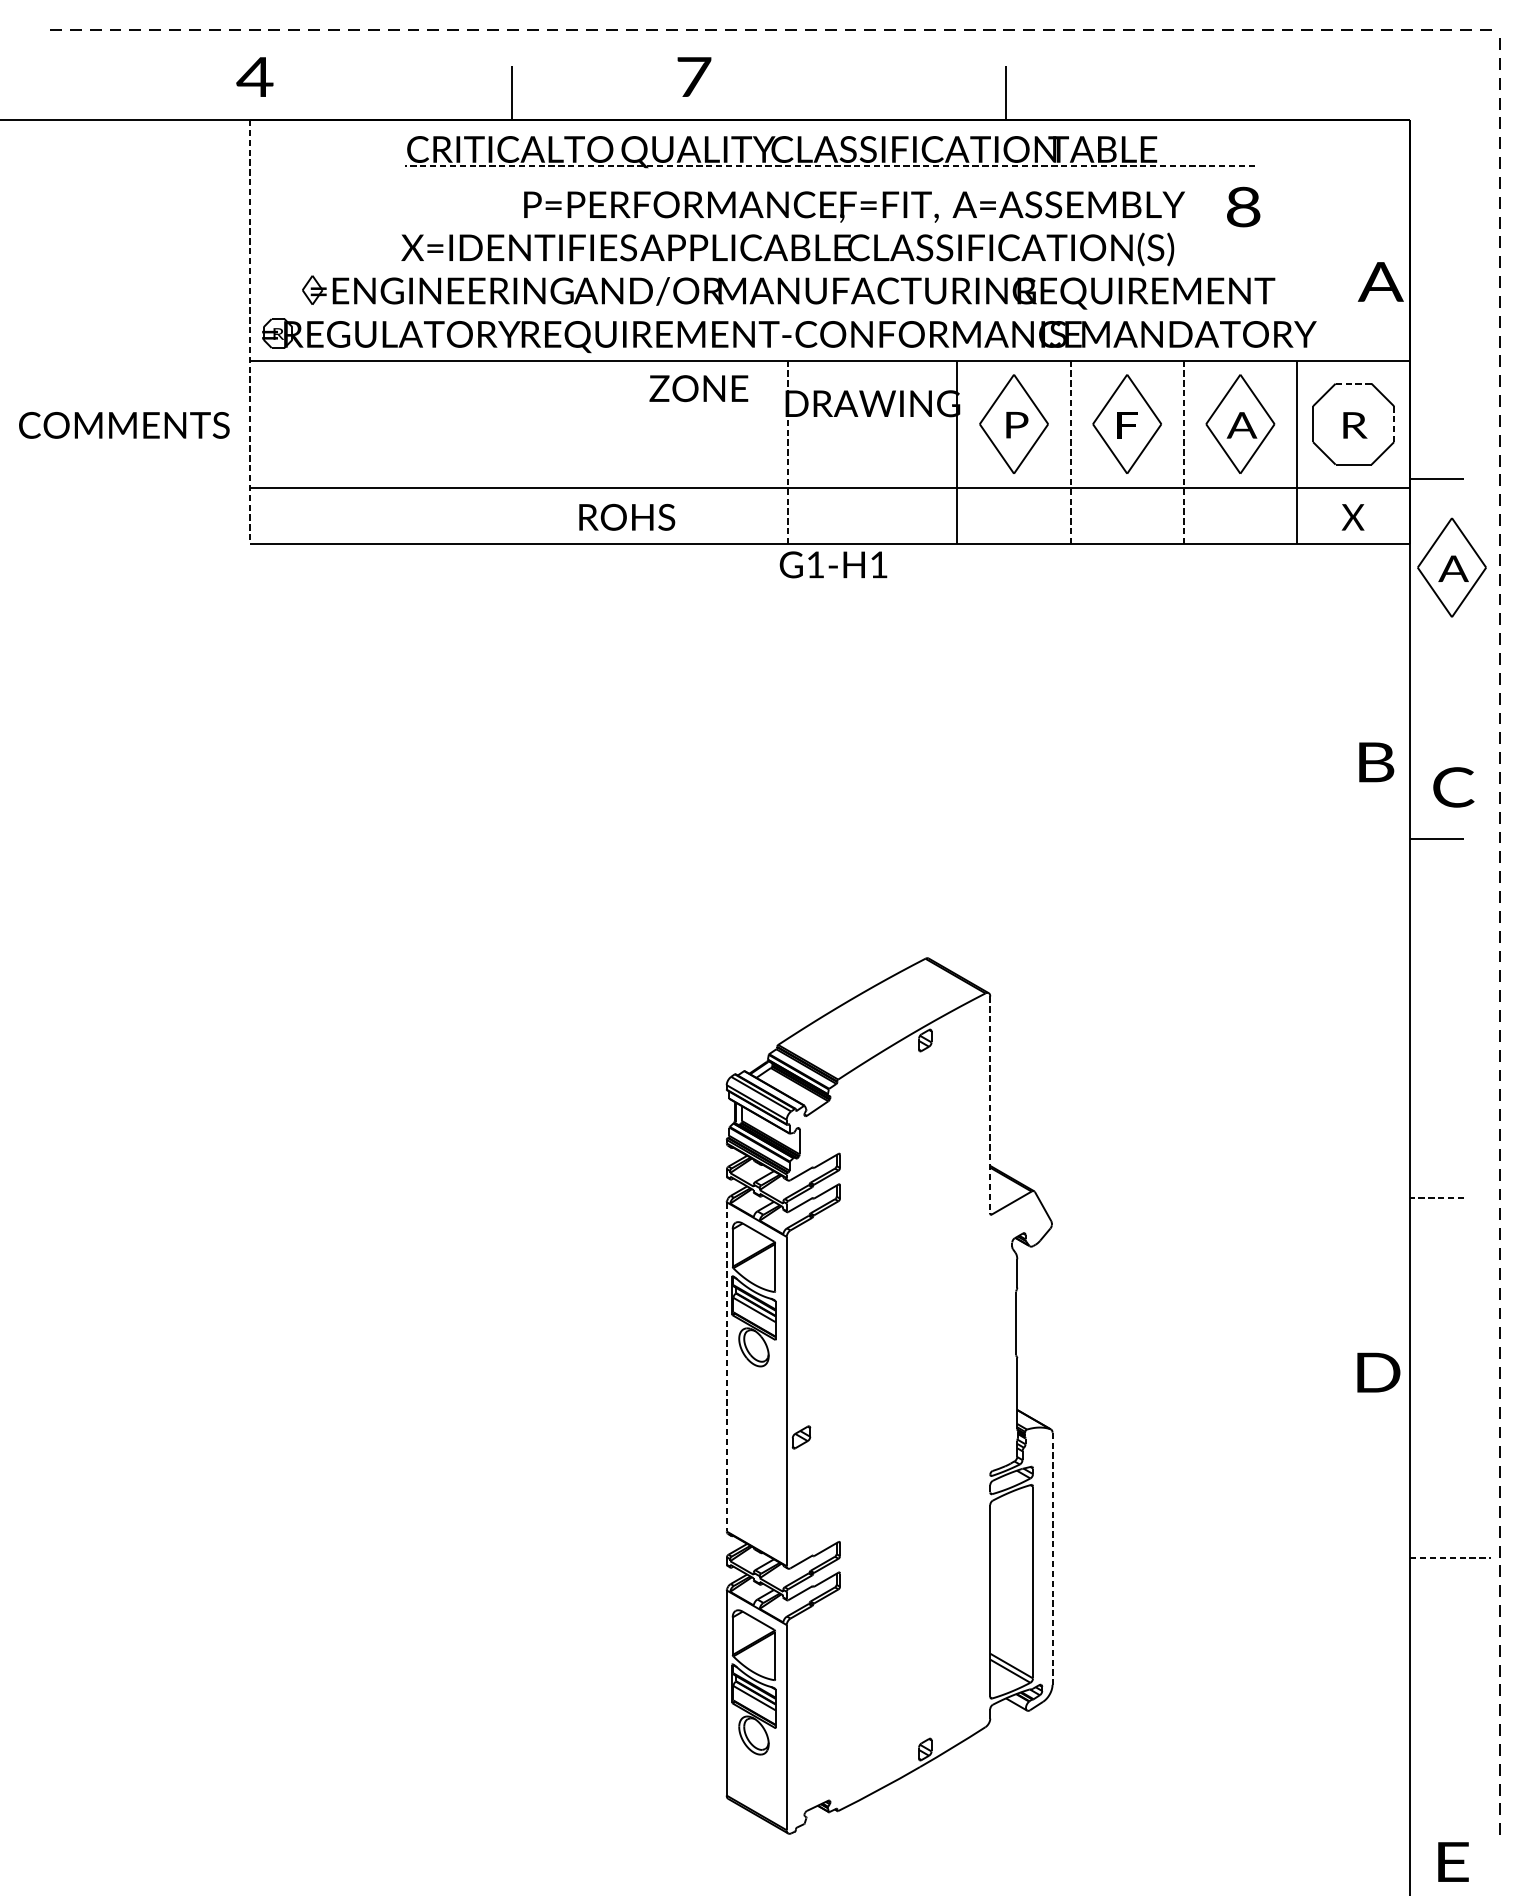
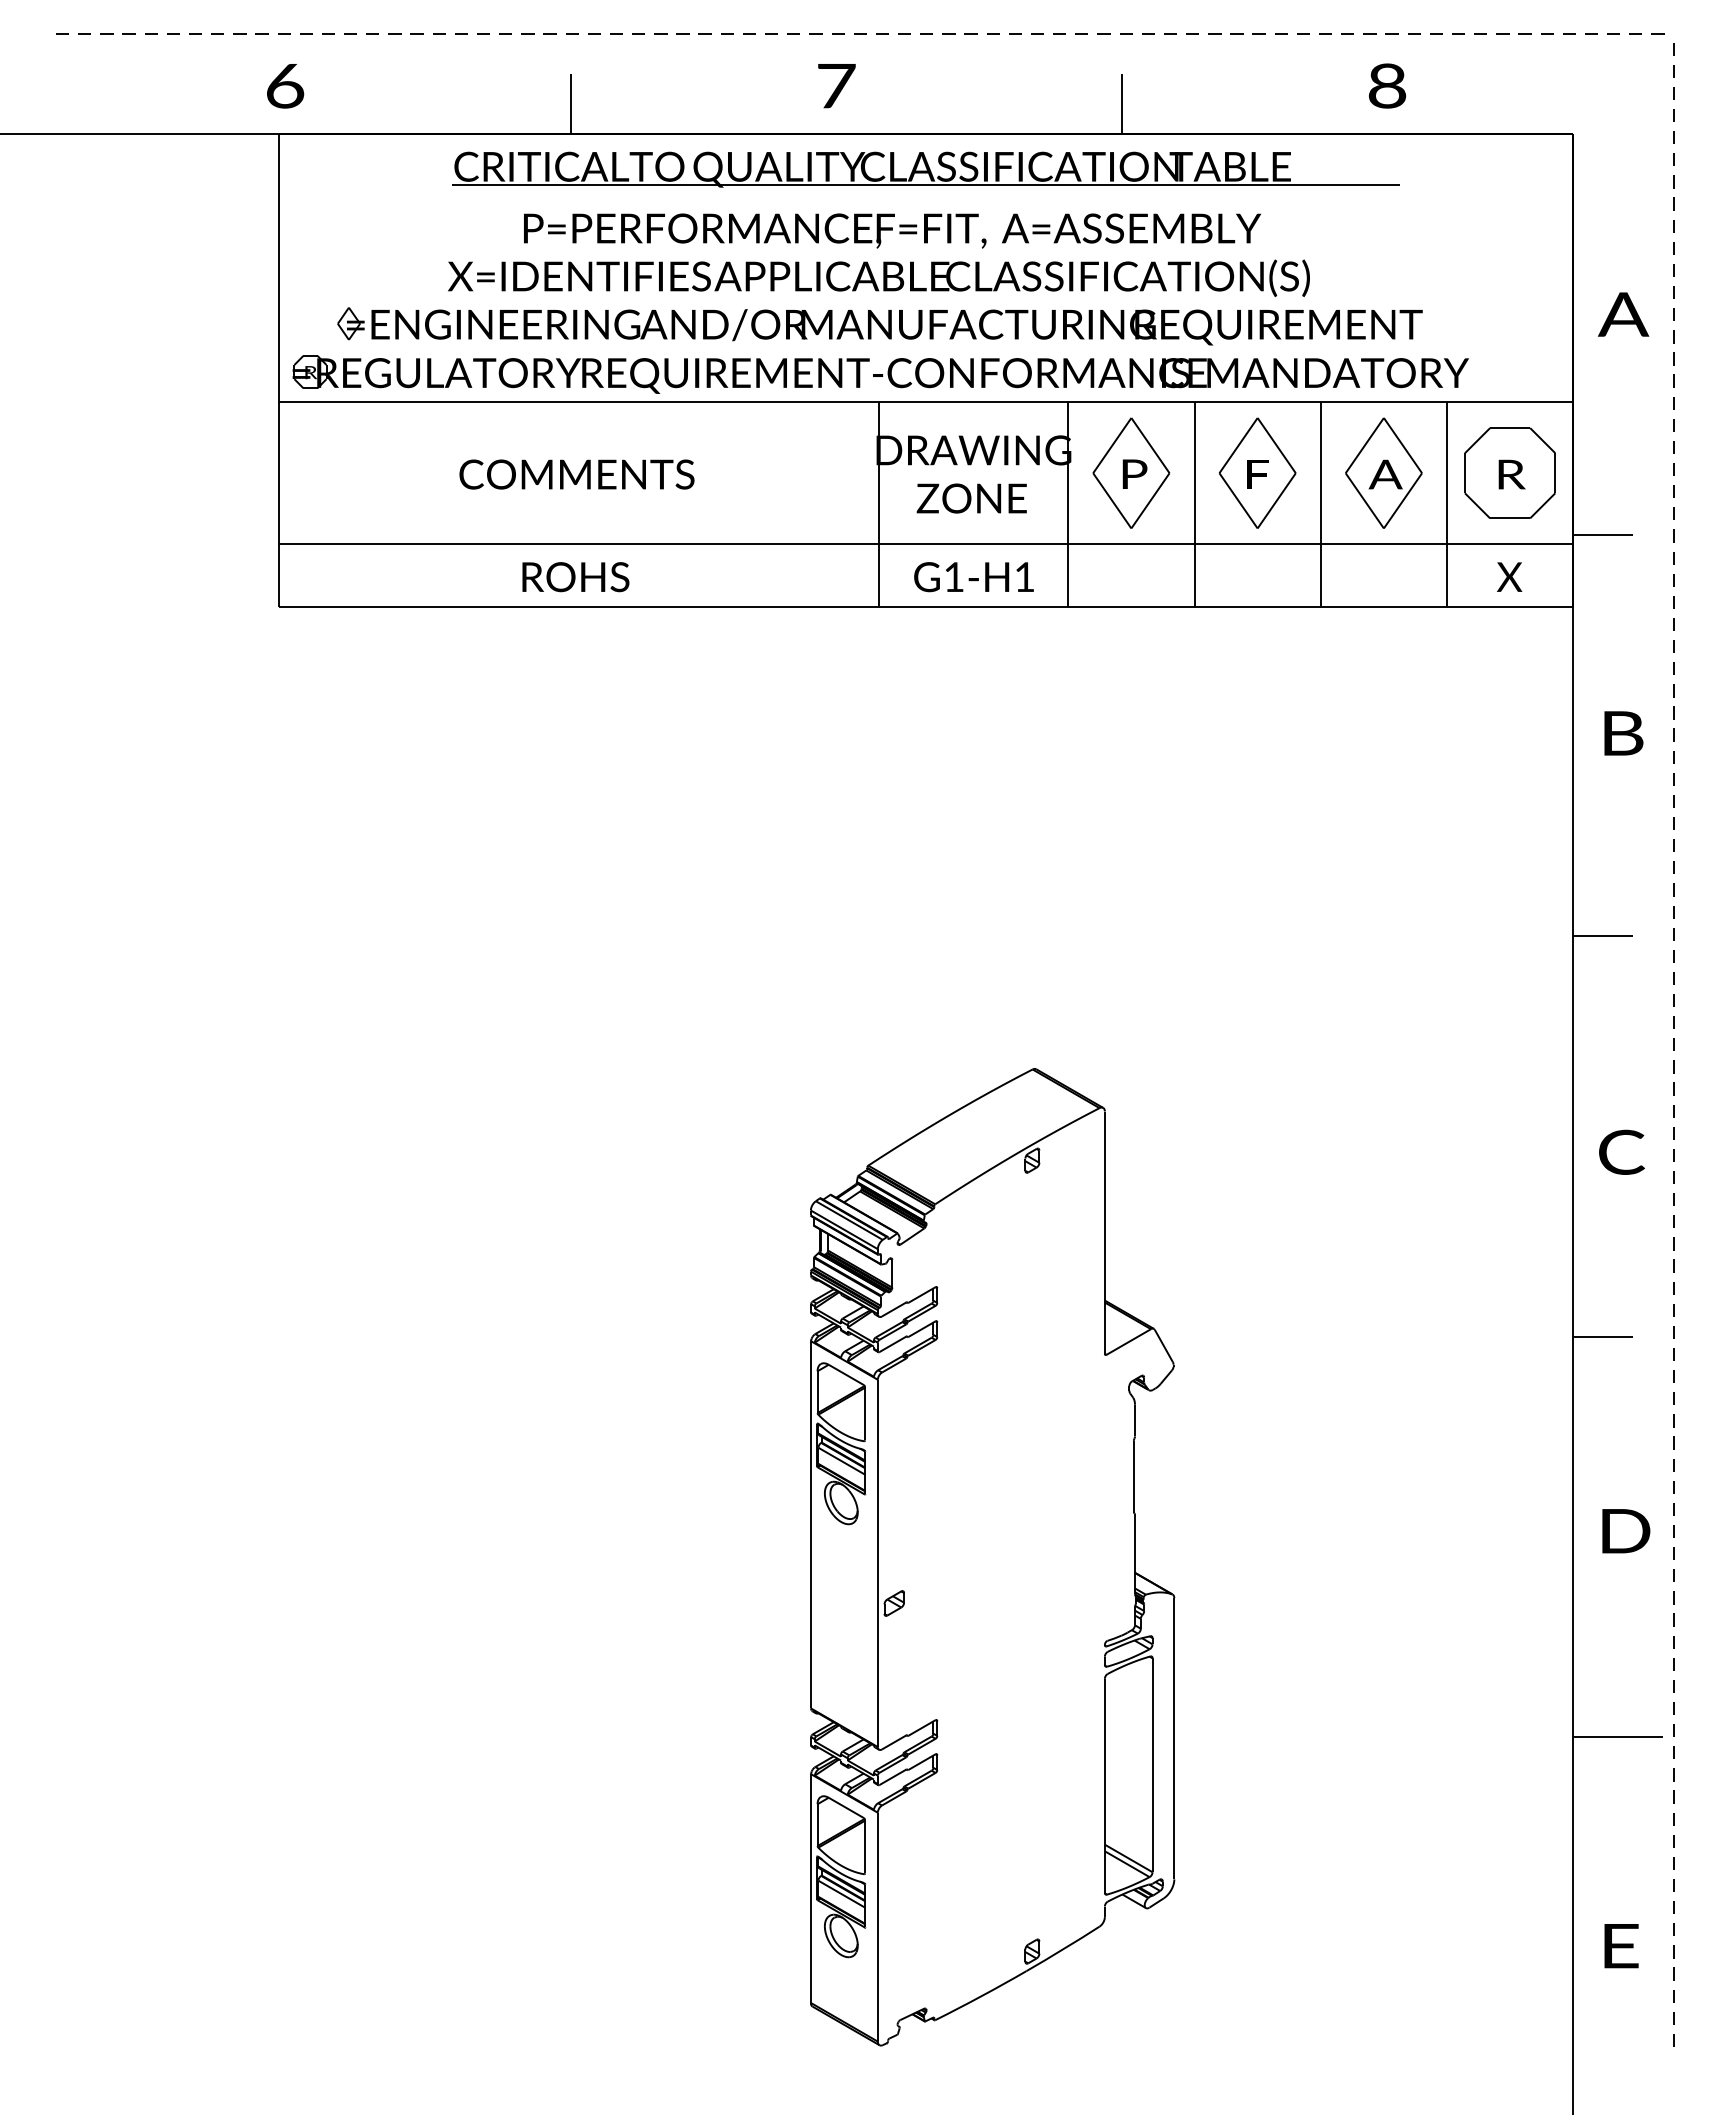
text: (254, 77) -> (284, 86), 4 -> 6
text: (694, 77) -> (836, 86), moved
line: (830, 166) -> (926, 185), dashed -> solid
text: (854, 206) -> (892, 230), moved
text: (1243, 206) -> (1387, 85), moved
text: (1380, 281) -> (1623, 314), moved
line: (250, 332) -> (279, 370), dashed -> solid
line: (1353, 384) -> (1509, 428), dashed -> solid
text: (698, 388) -> (971, 498), moved
line: (1394, 423) -> (1555, 472), dashed -> solid
text: (123, 425) -> (576, 474), moved
line: (787, 452) -> (878, 504), dashed -> solid
line: (1070, 452) -> (1194, 504), dashed -> solid
line: (1183, 452) -> (1320, 504), dashed -> solid
text: (626, 517) -> (575, 577), moved
text: (833, 565) -> (973, 577), moved
part: (1451, 566) -> (1619, 632), removed
text: (1376, 762) -> (1623, 733), moved
text: (1453, 786) -> (1621, 1151), moved
line: (989, 1105) -> (1104, 1233), dashed -> solid
line: (1436, 1198) -> (1602, 1336), dashed -> solid
line: (726, 1366) -> (810, 1524), dashed -> solid
text: (1379, 1372) -> (1626, 1531), moved
line: (1450, 1557) -> (1618, 1737), dashed -> solid
line: (1052, 1558) -> (1174, 1738), dashed -> solid
text: (1453, 1862) -> (1621, 1946), moved

